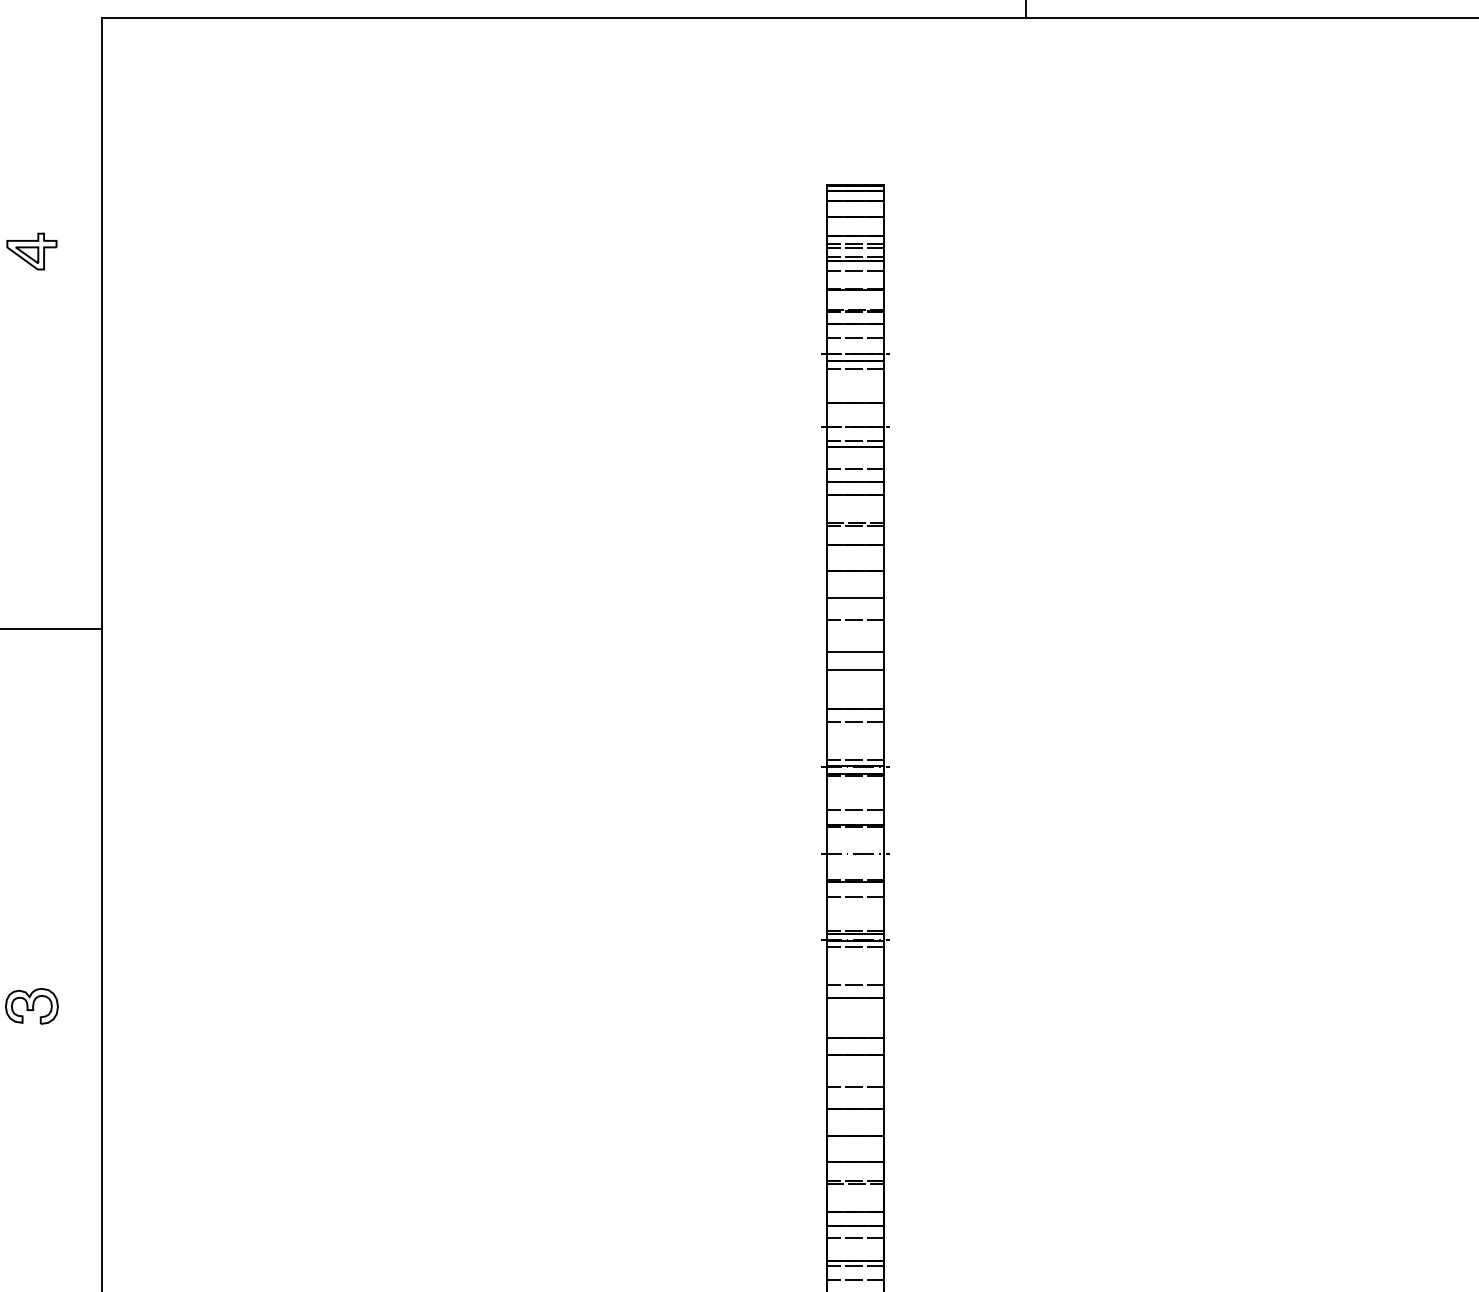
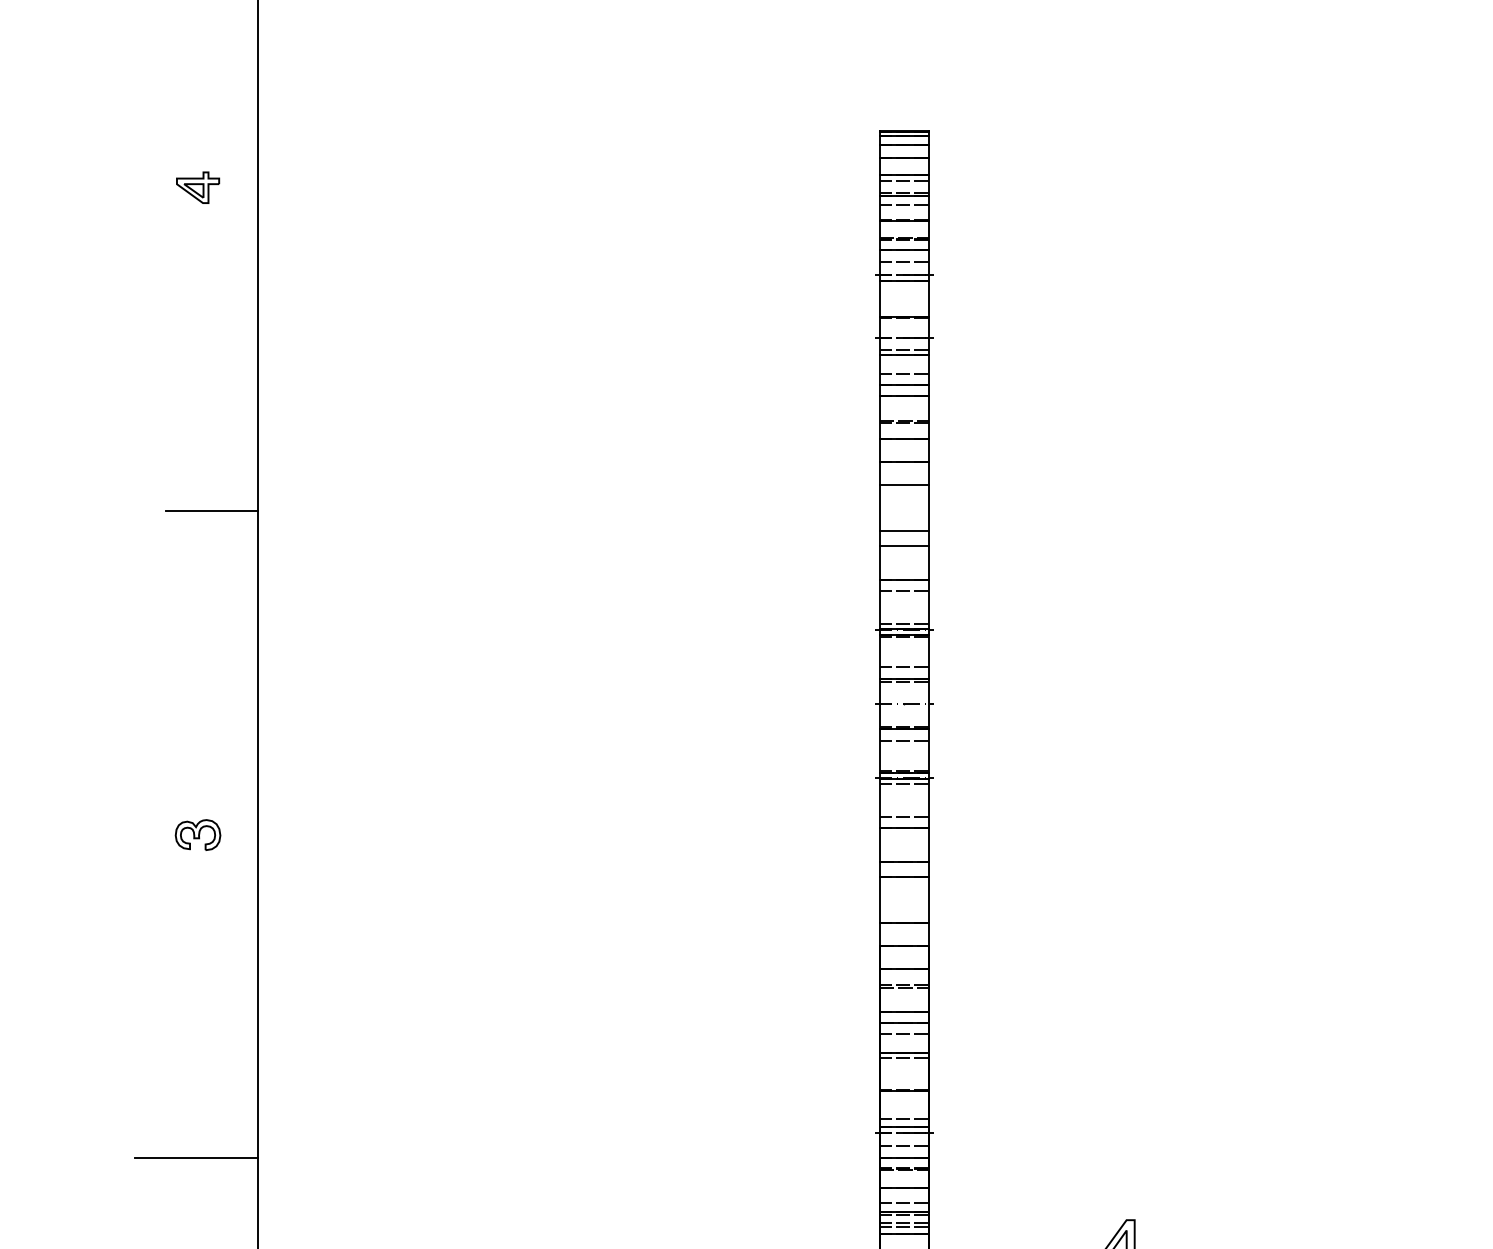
line: (854, 247) -> (903, 184), removed
line: (854, 369) -> (903, 288), removed
line: (854, 619) -> (903, 503), removed
line: (854, 1087) -> (903, 904), removed
line: (854, 1279) -> (903, 1069), removed

